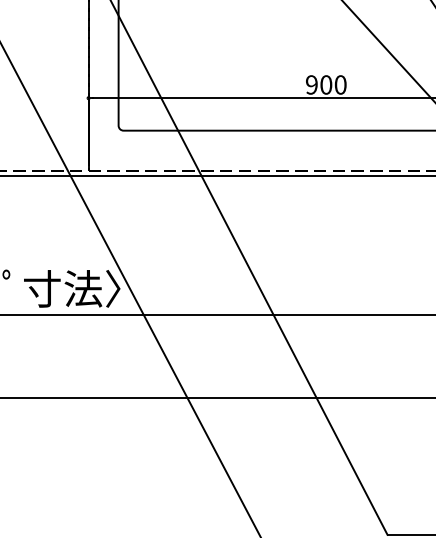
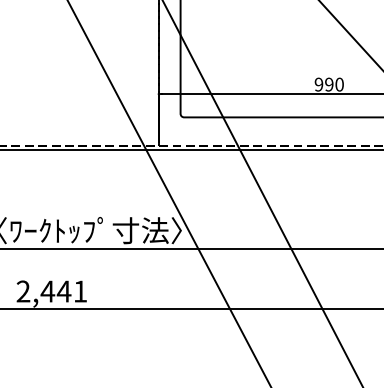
text: (326, 84) -> (329, 84), 900 -> 990

